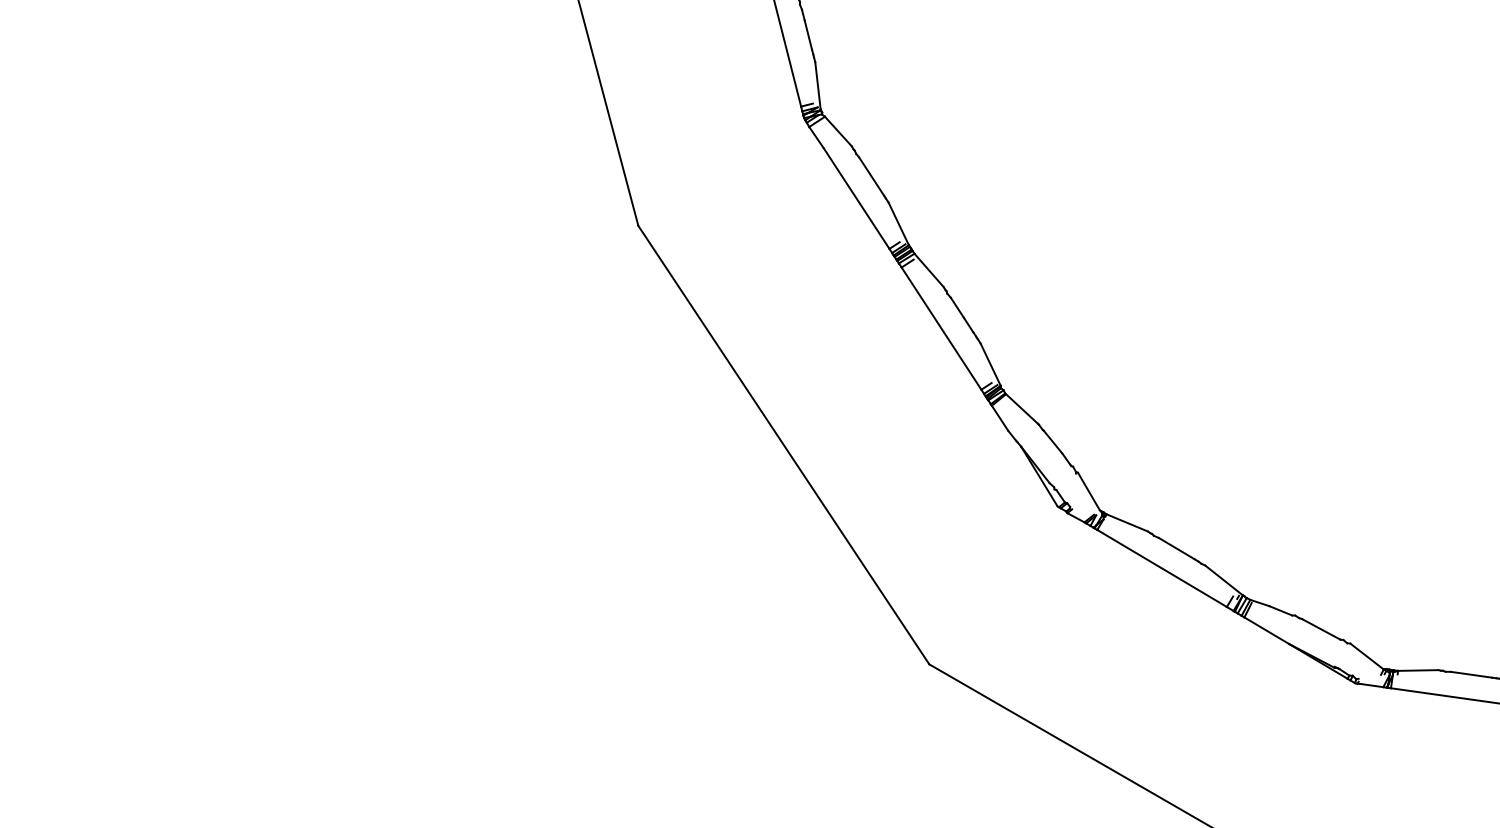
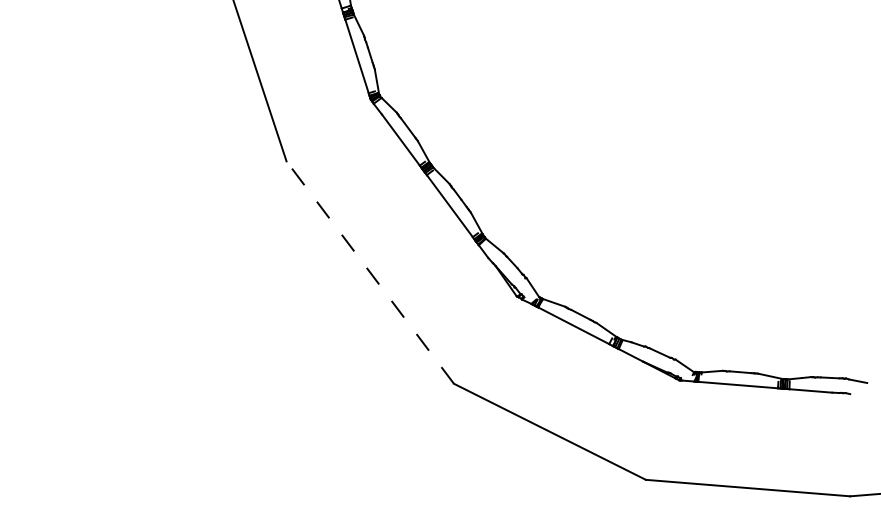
line: (782, 444) -> (369, 272), solid -> dashed

